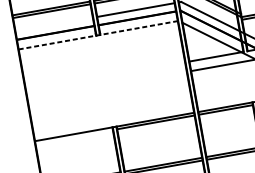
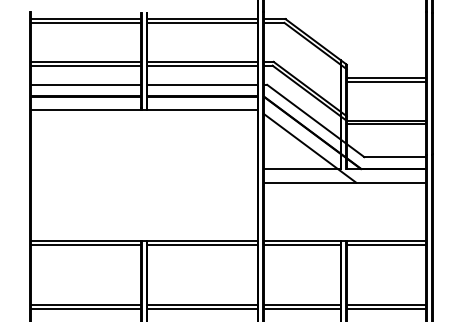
line: (54, 24) -> (86, 84), added
line: (98, 35) -> (144, 110), dashed -> solid
line: (74, 136) -> (86, 244), added

